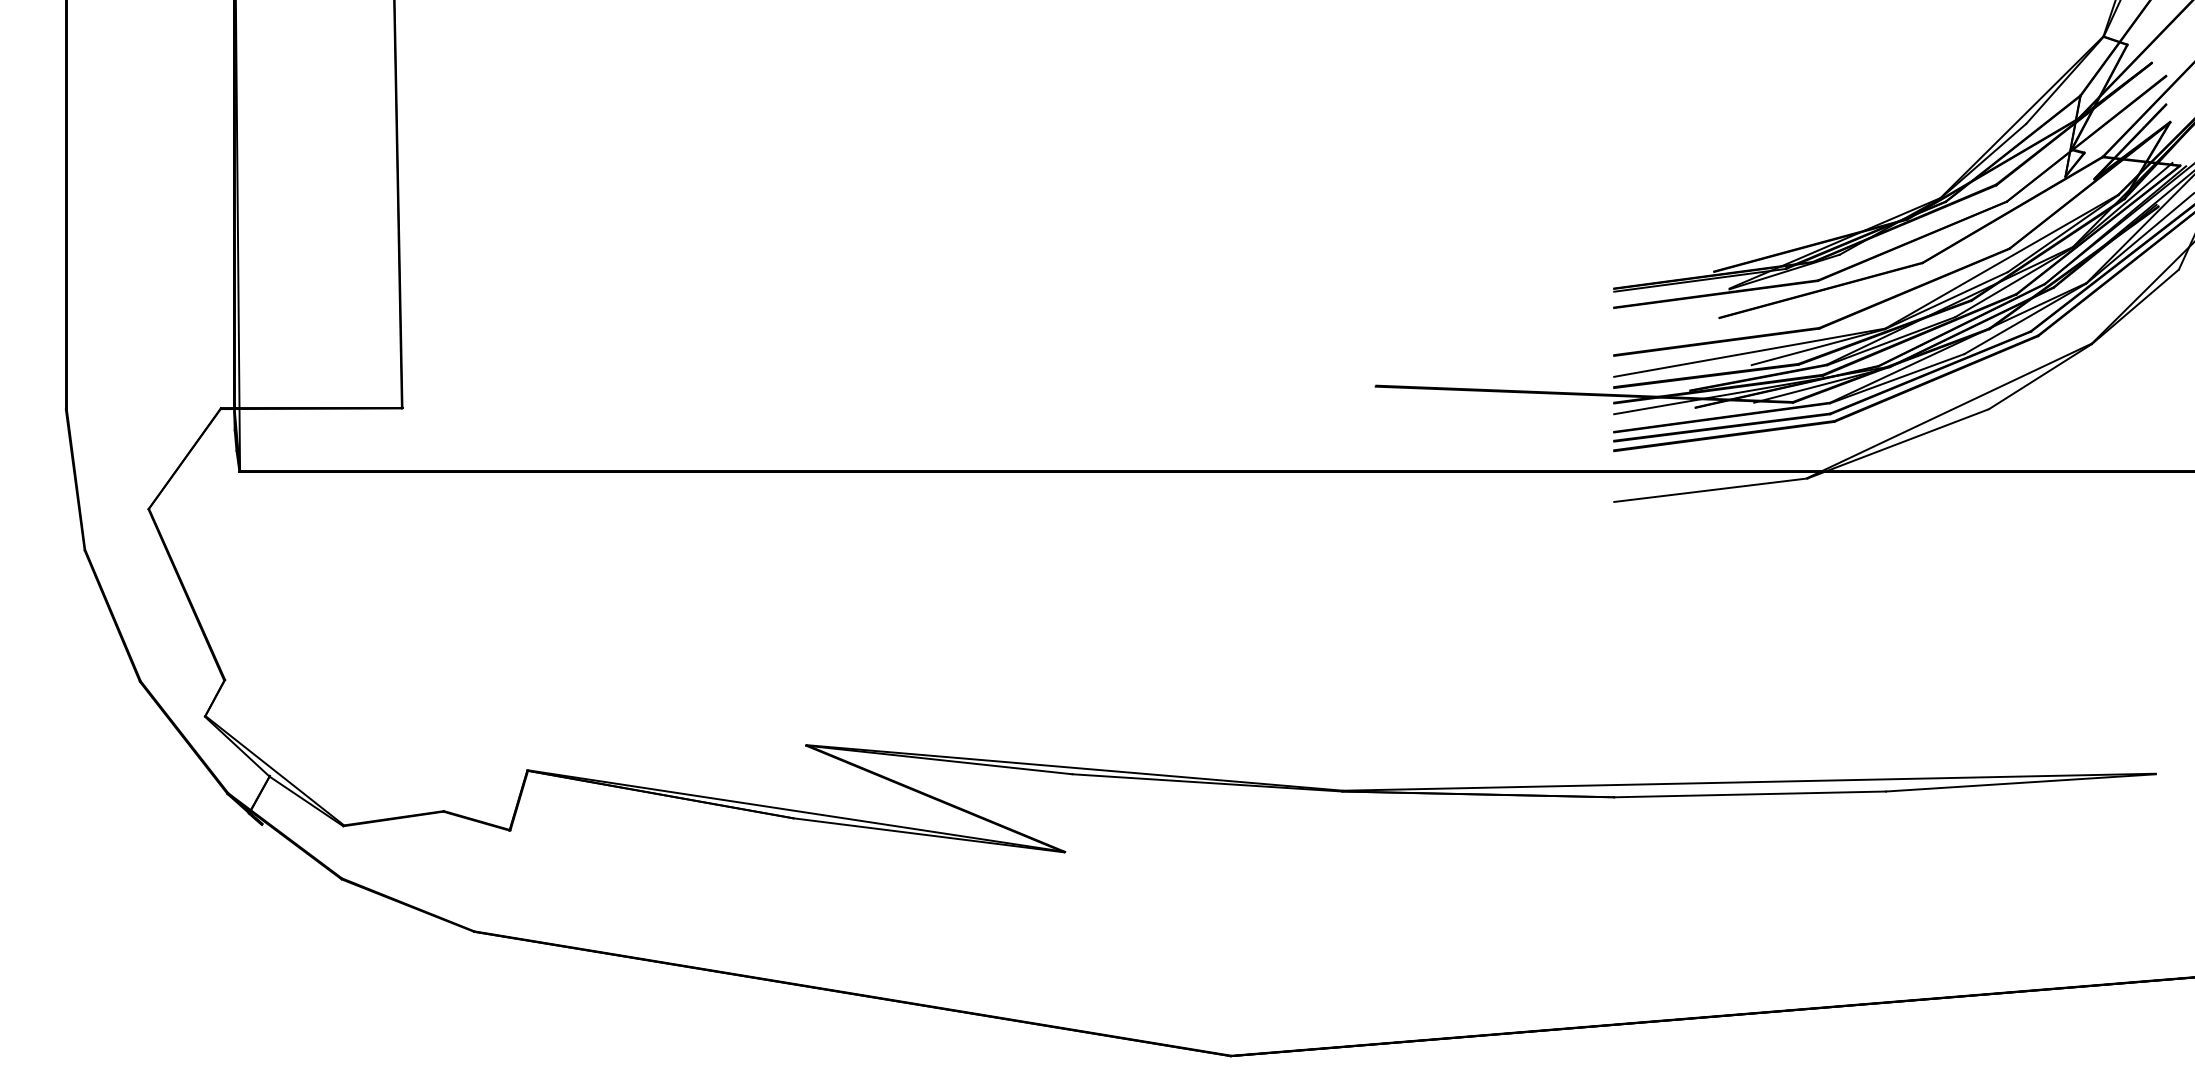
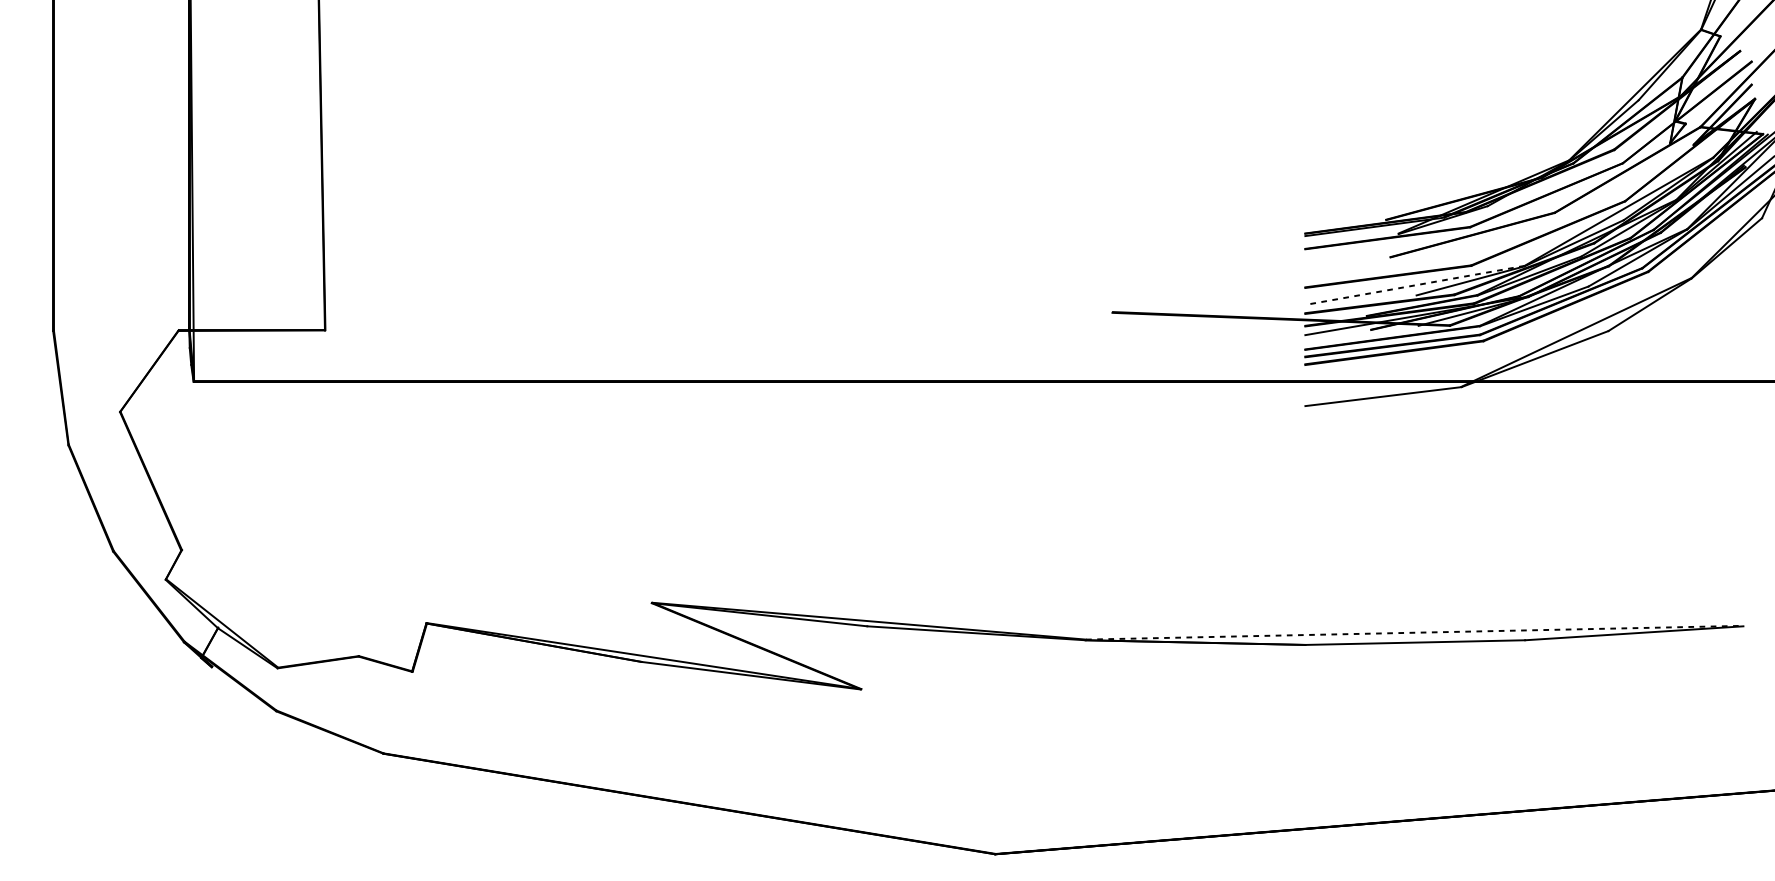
line: (1749, 352) -> (1414, 285), solid -> dashed
line: (1749, 782) -> (1414, 632), solid -> dashed

